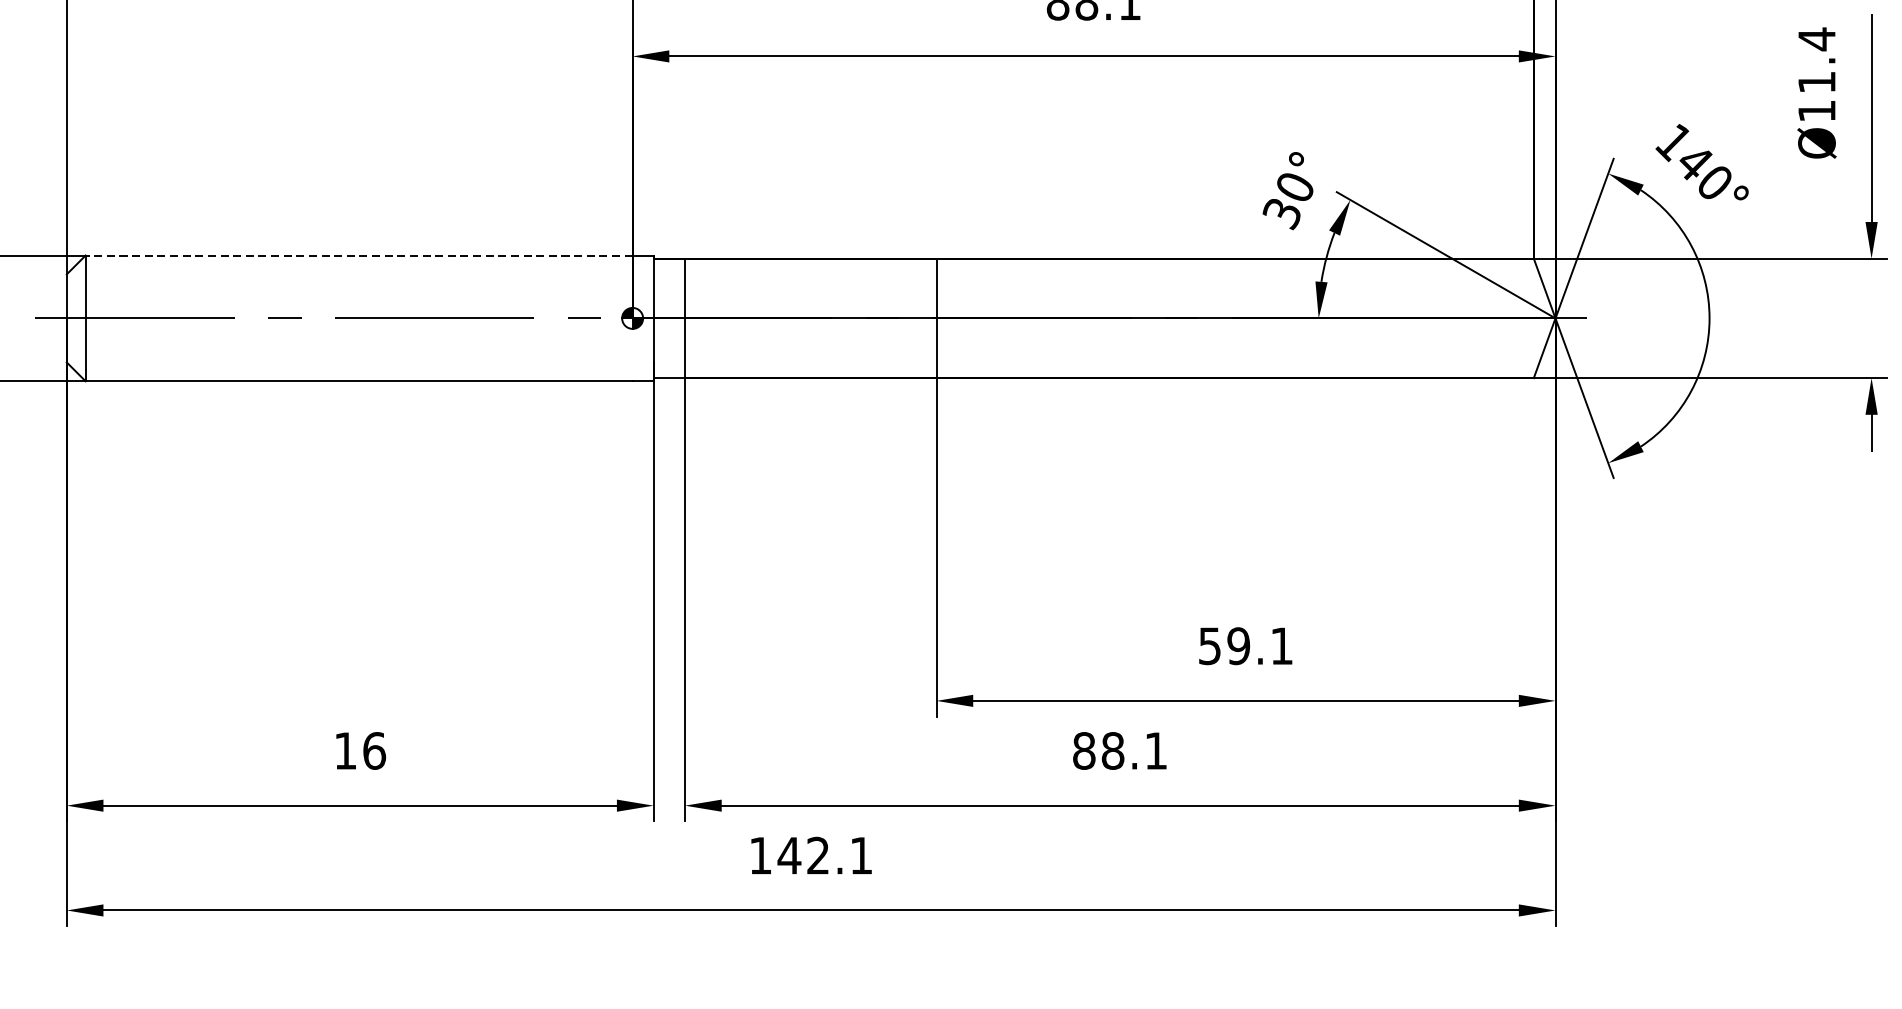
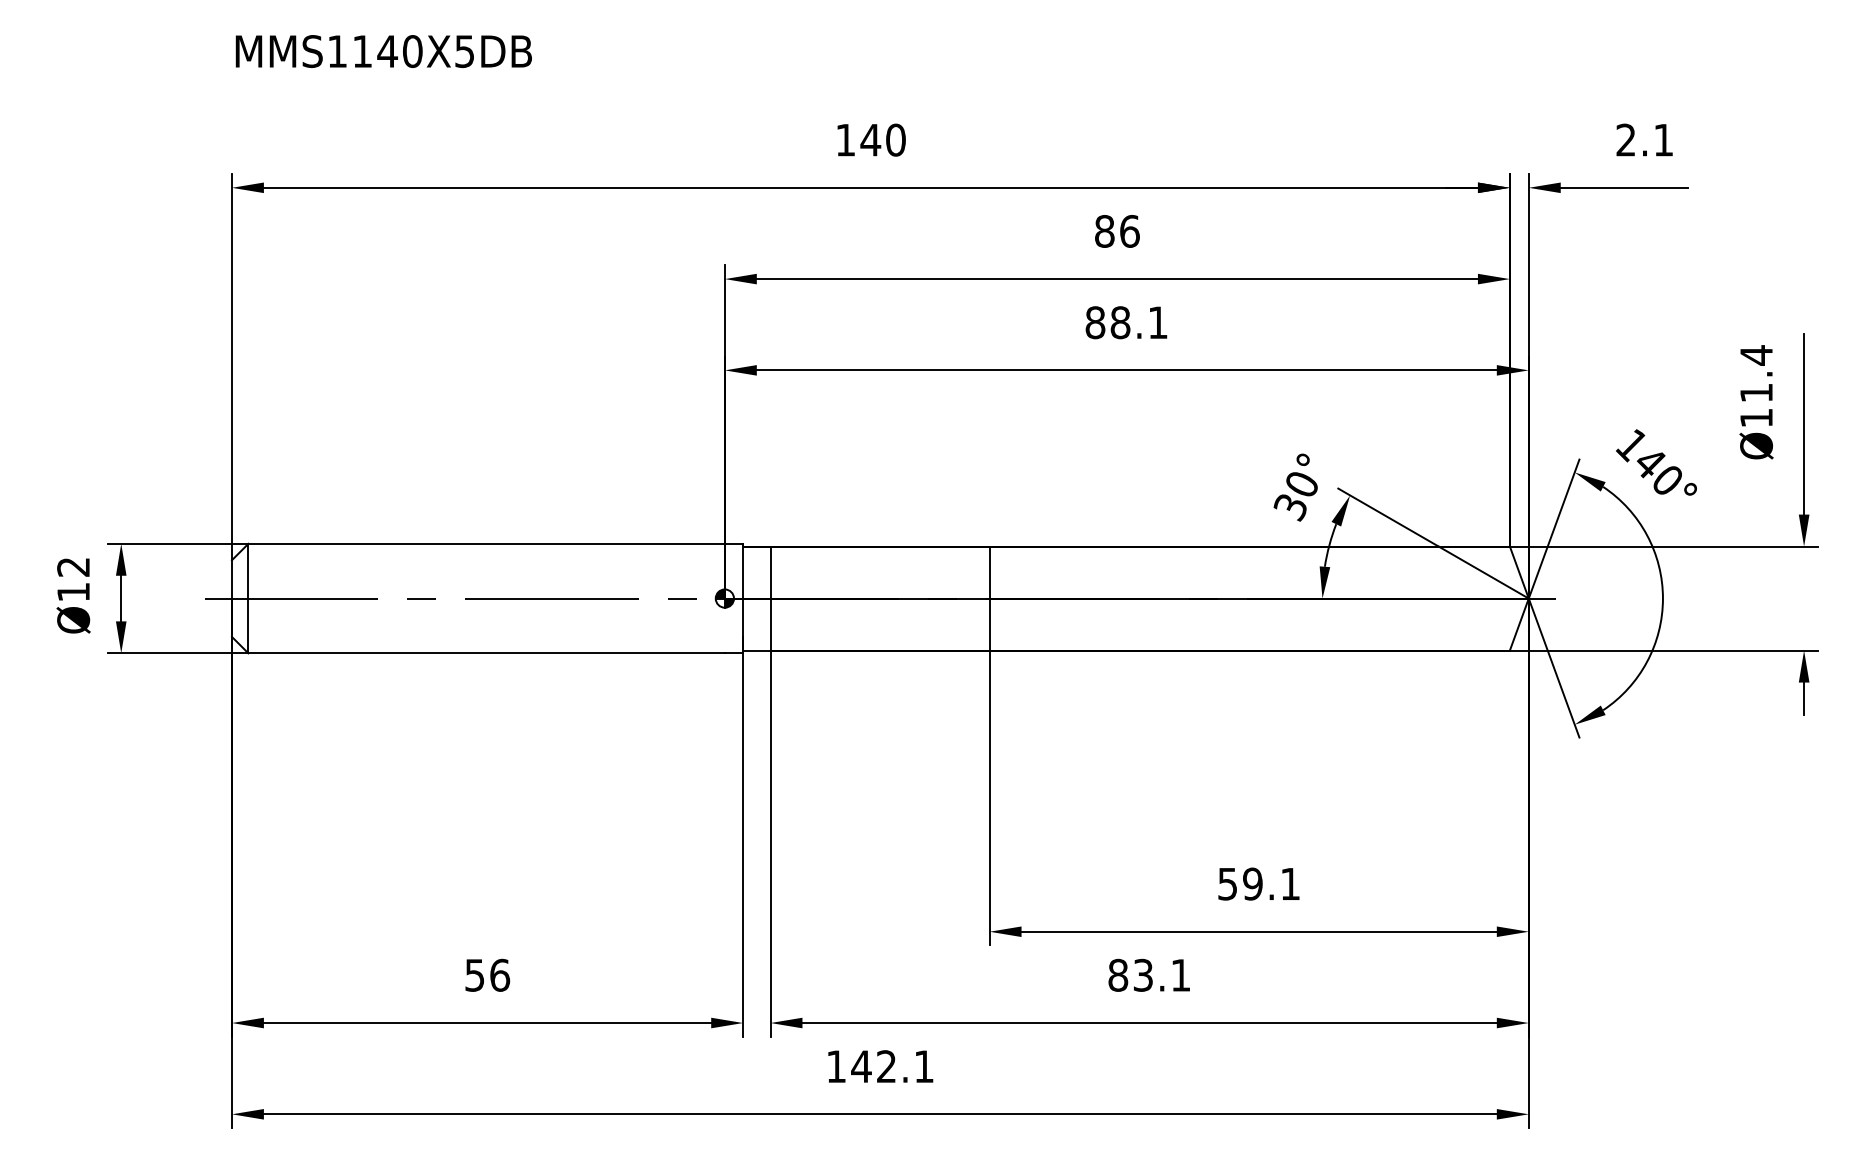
line: (358, 255) -> (486, 543), dashed -> solid
text: (345, 751) -> (474, 975), 16 -> 56
text: (1113, 751) -> (1143, 975), 88.1 -> 83.1

